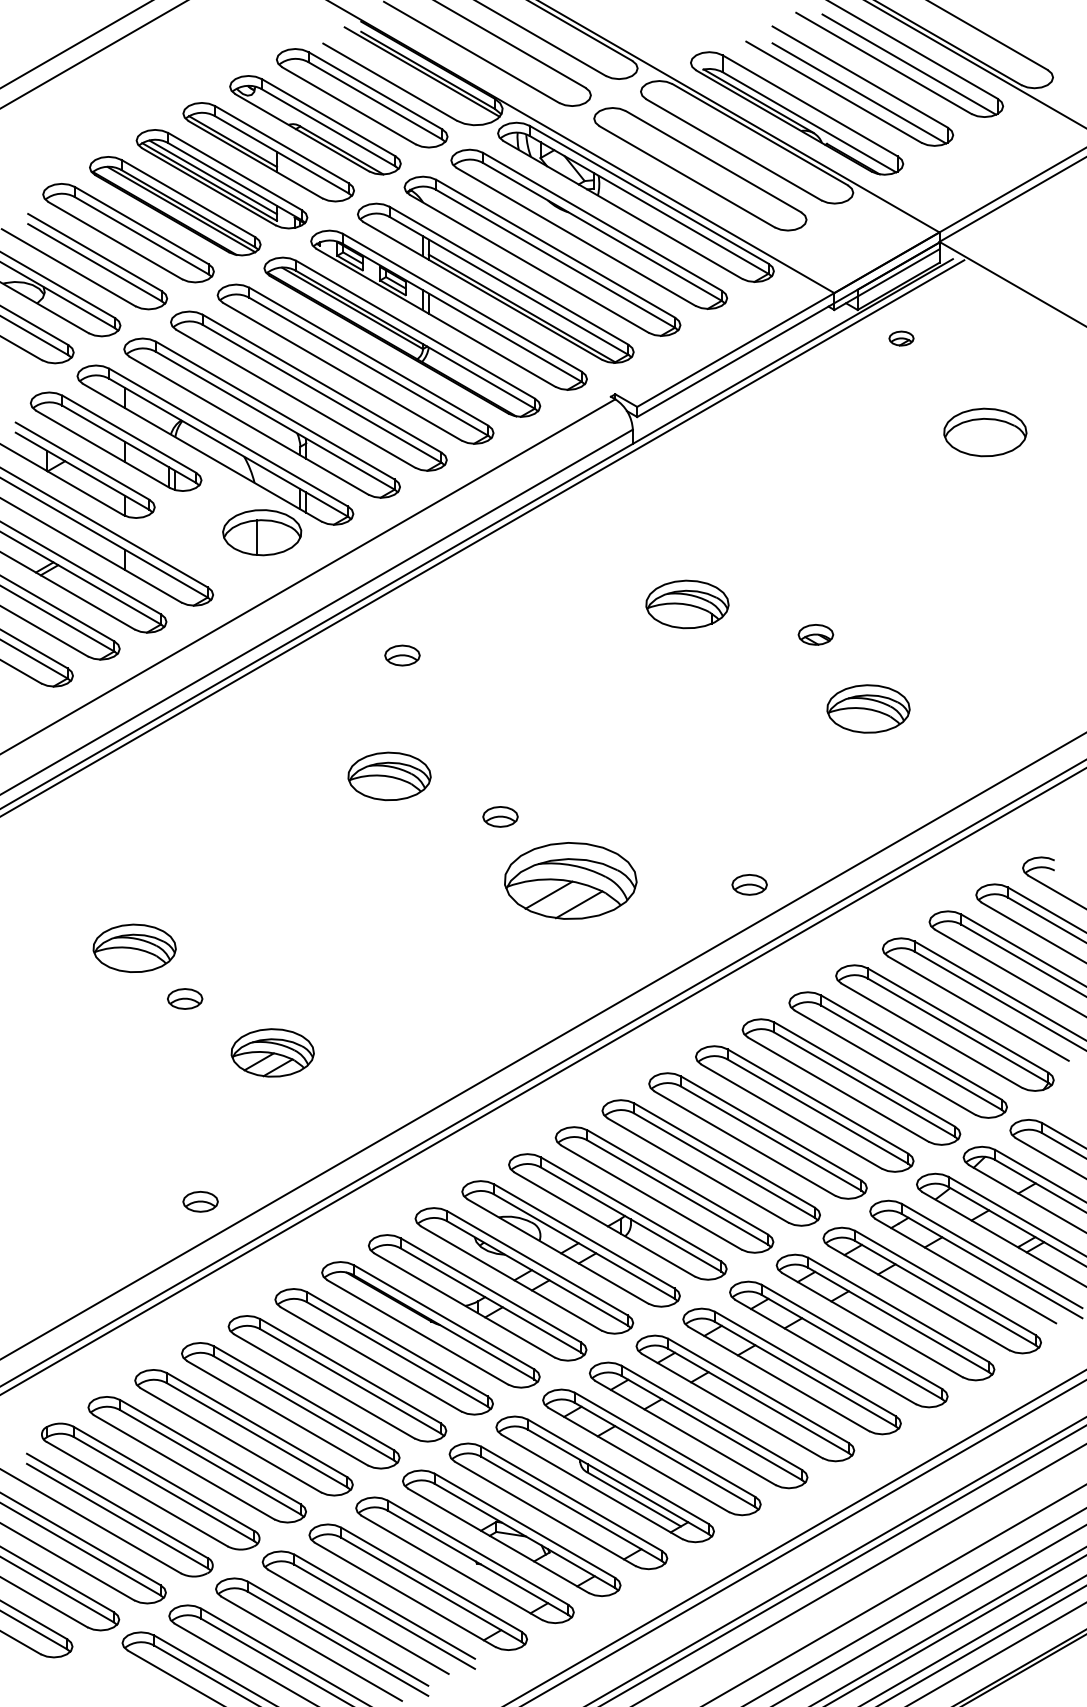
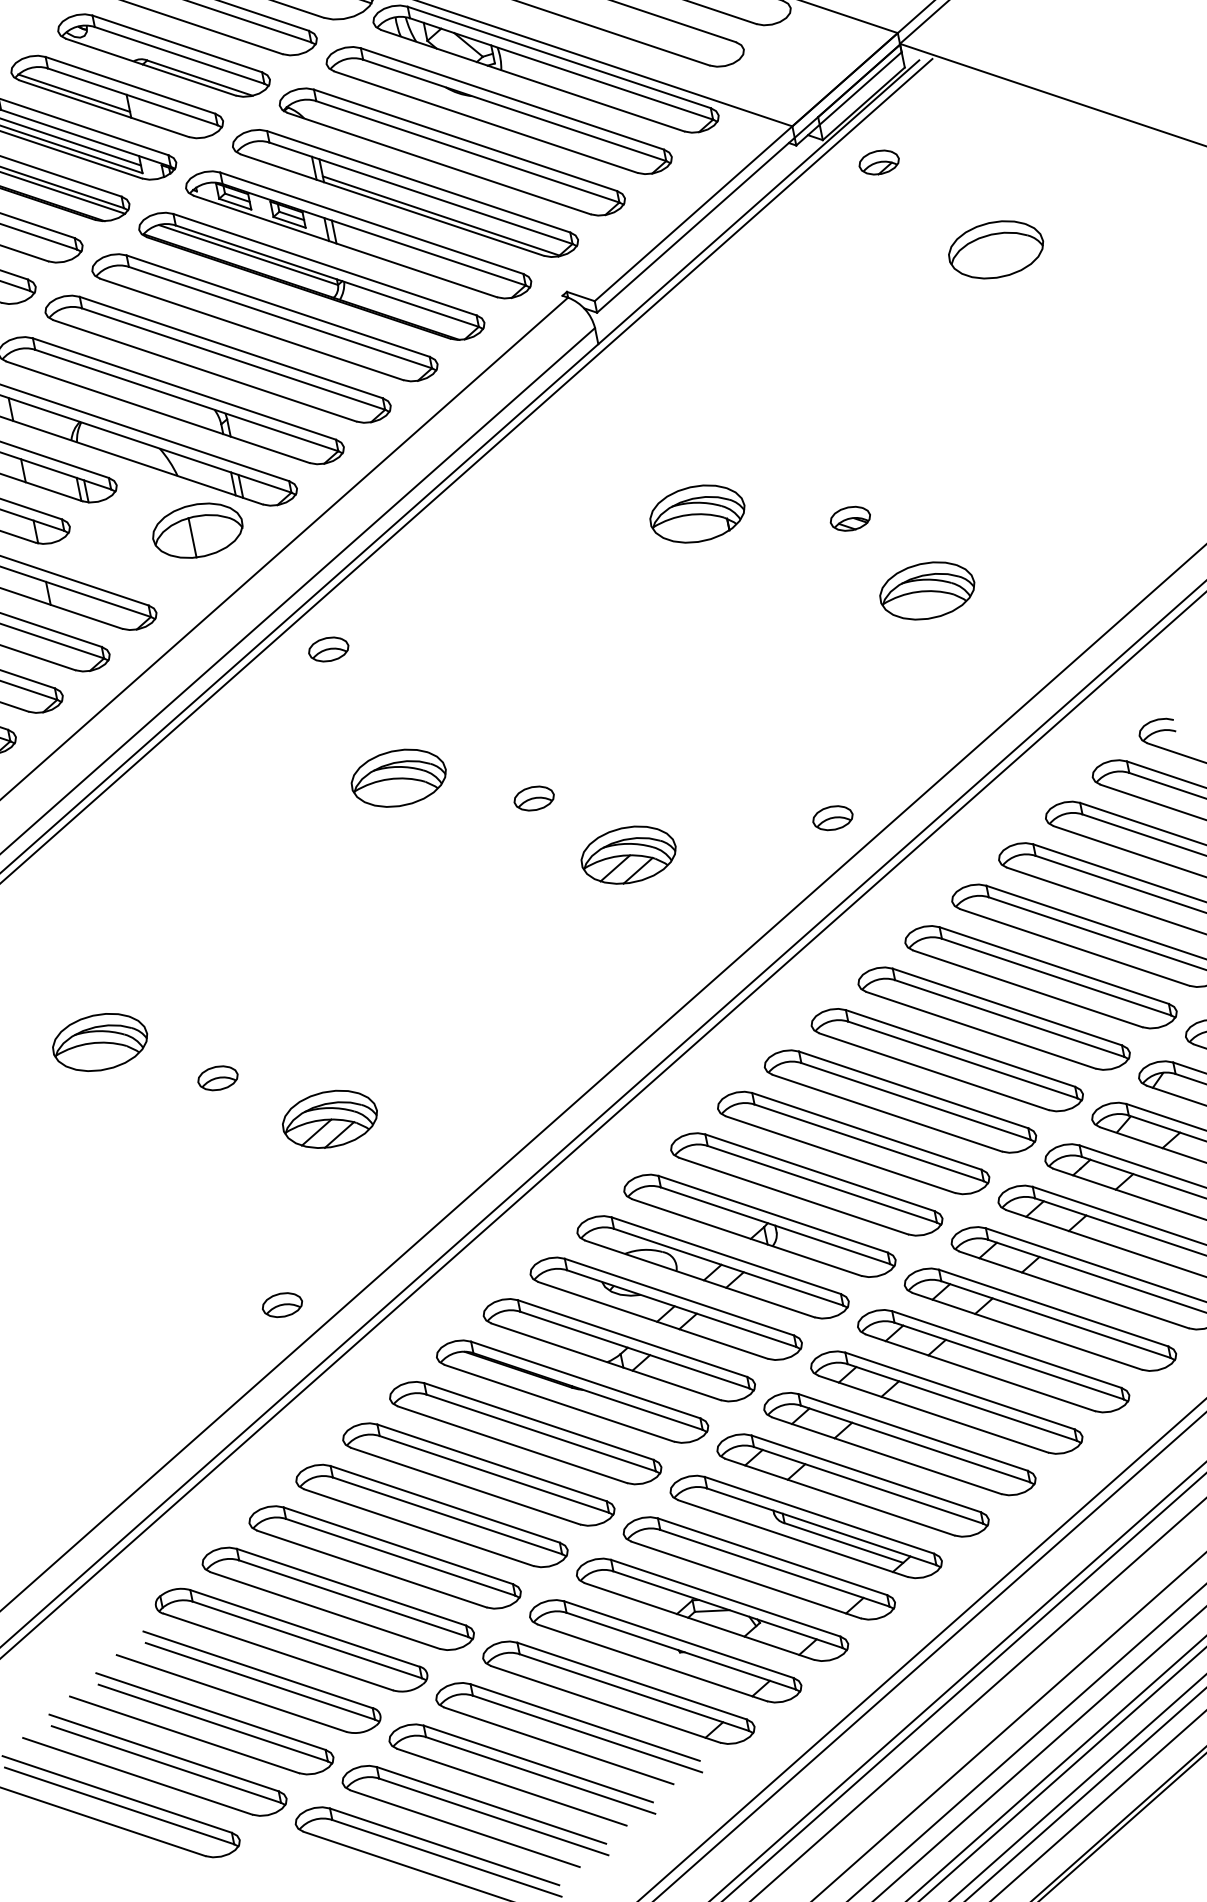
part: (901, 338) -> (879, 162), size x1.43
part: (402, 655) -> (328, 649), moved
part: (570, 880) -> (628, 854), size x0.62
part: (134, 947) -> (99, 1041), moved

